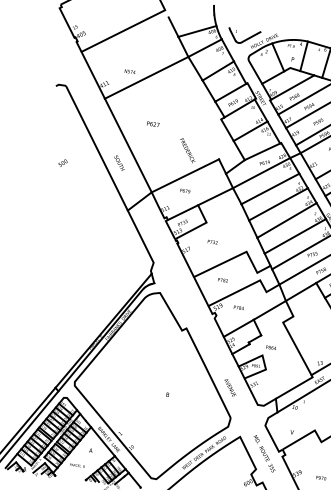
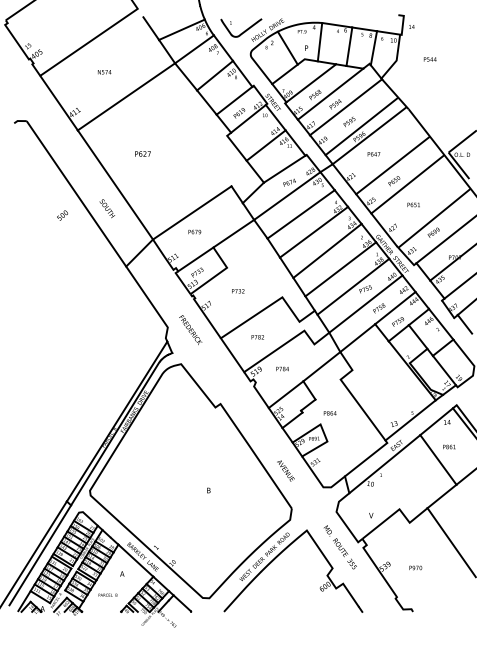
text: (129, 71) -> (104, 72), moved
text: (187, 150) -> (190, 329), moved
text: (62, 163) -> (62, 215), moved

